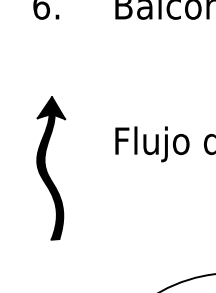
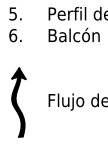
part: (50, 168) -> (18, 102), moved

